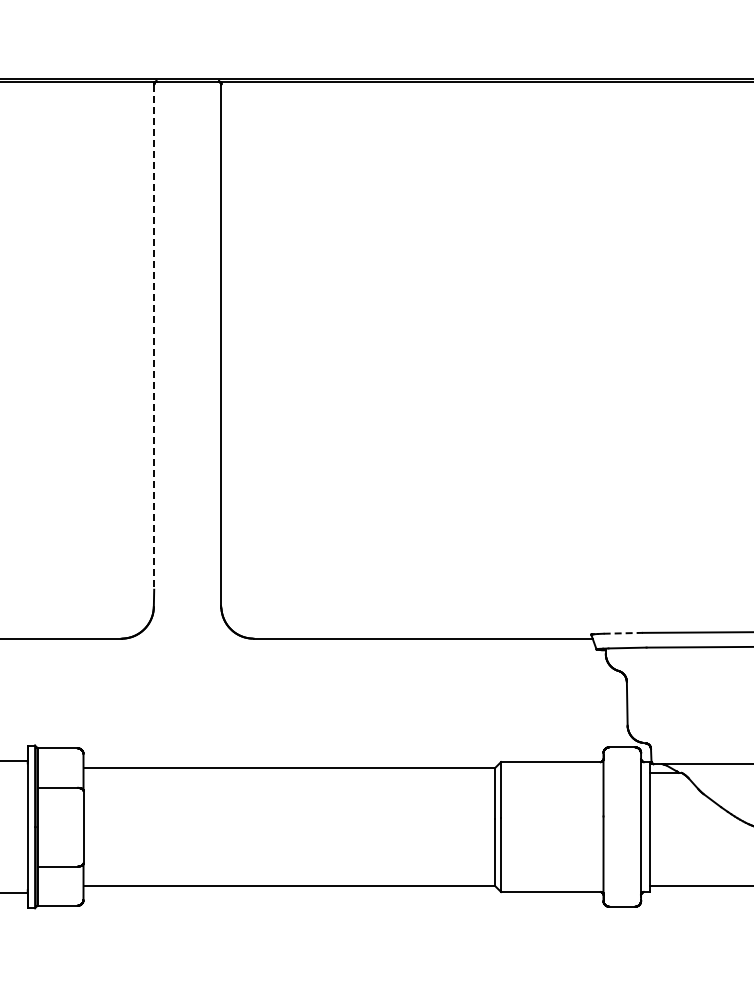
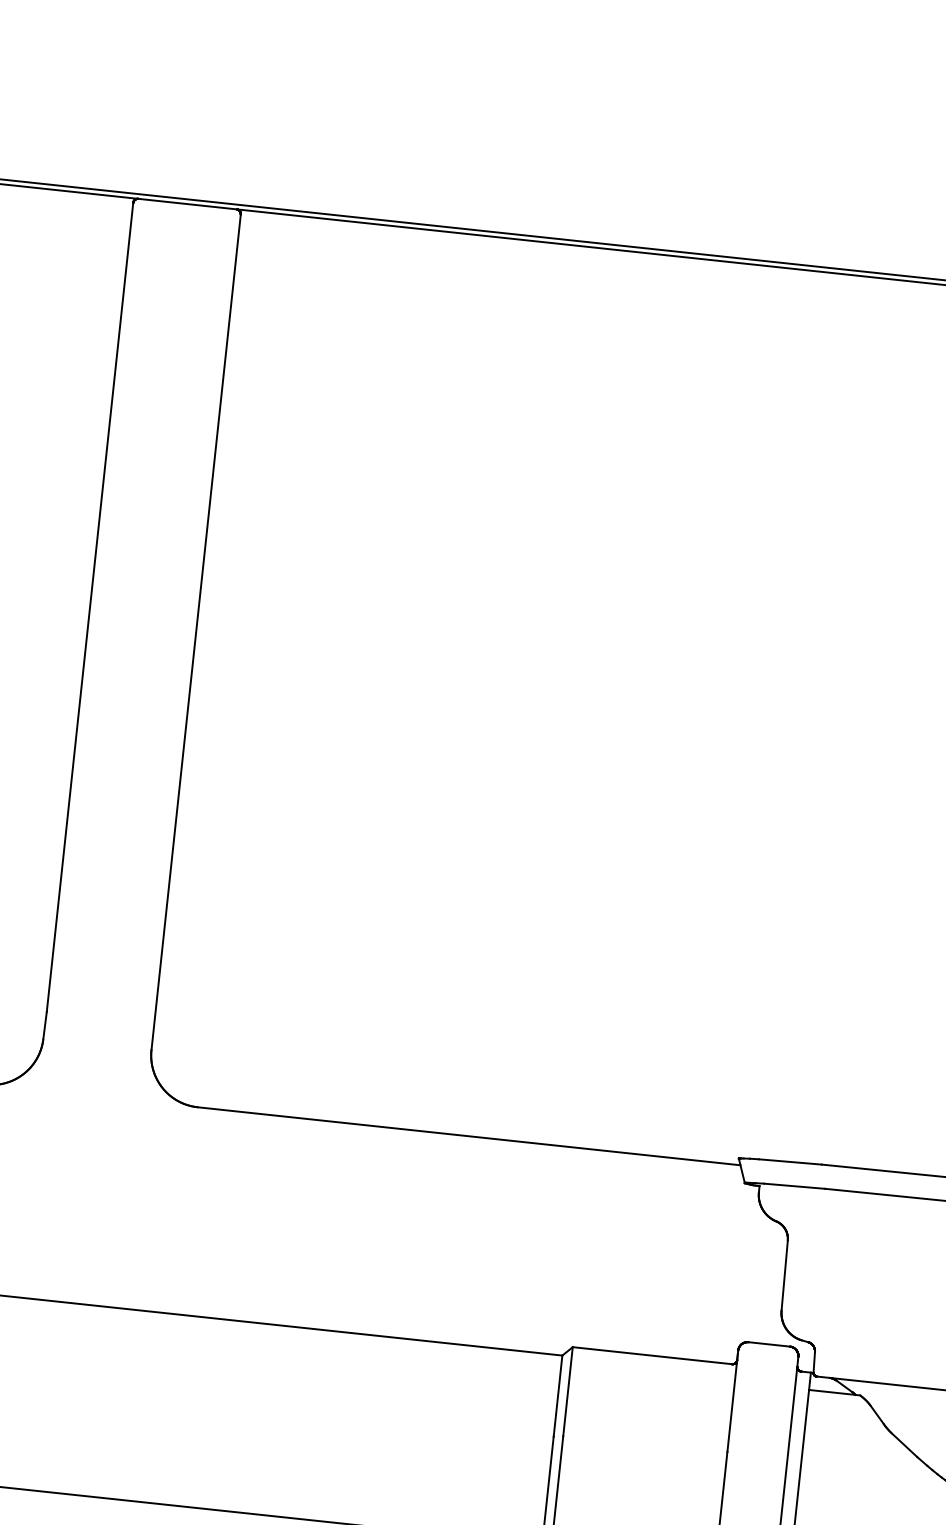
line: (154, 337) -> (90, 608), dashed -> solid
line: (623, 633) -> (790, 1162), dashed -> solid

